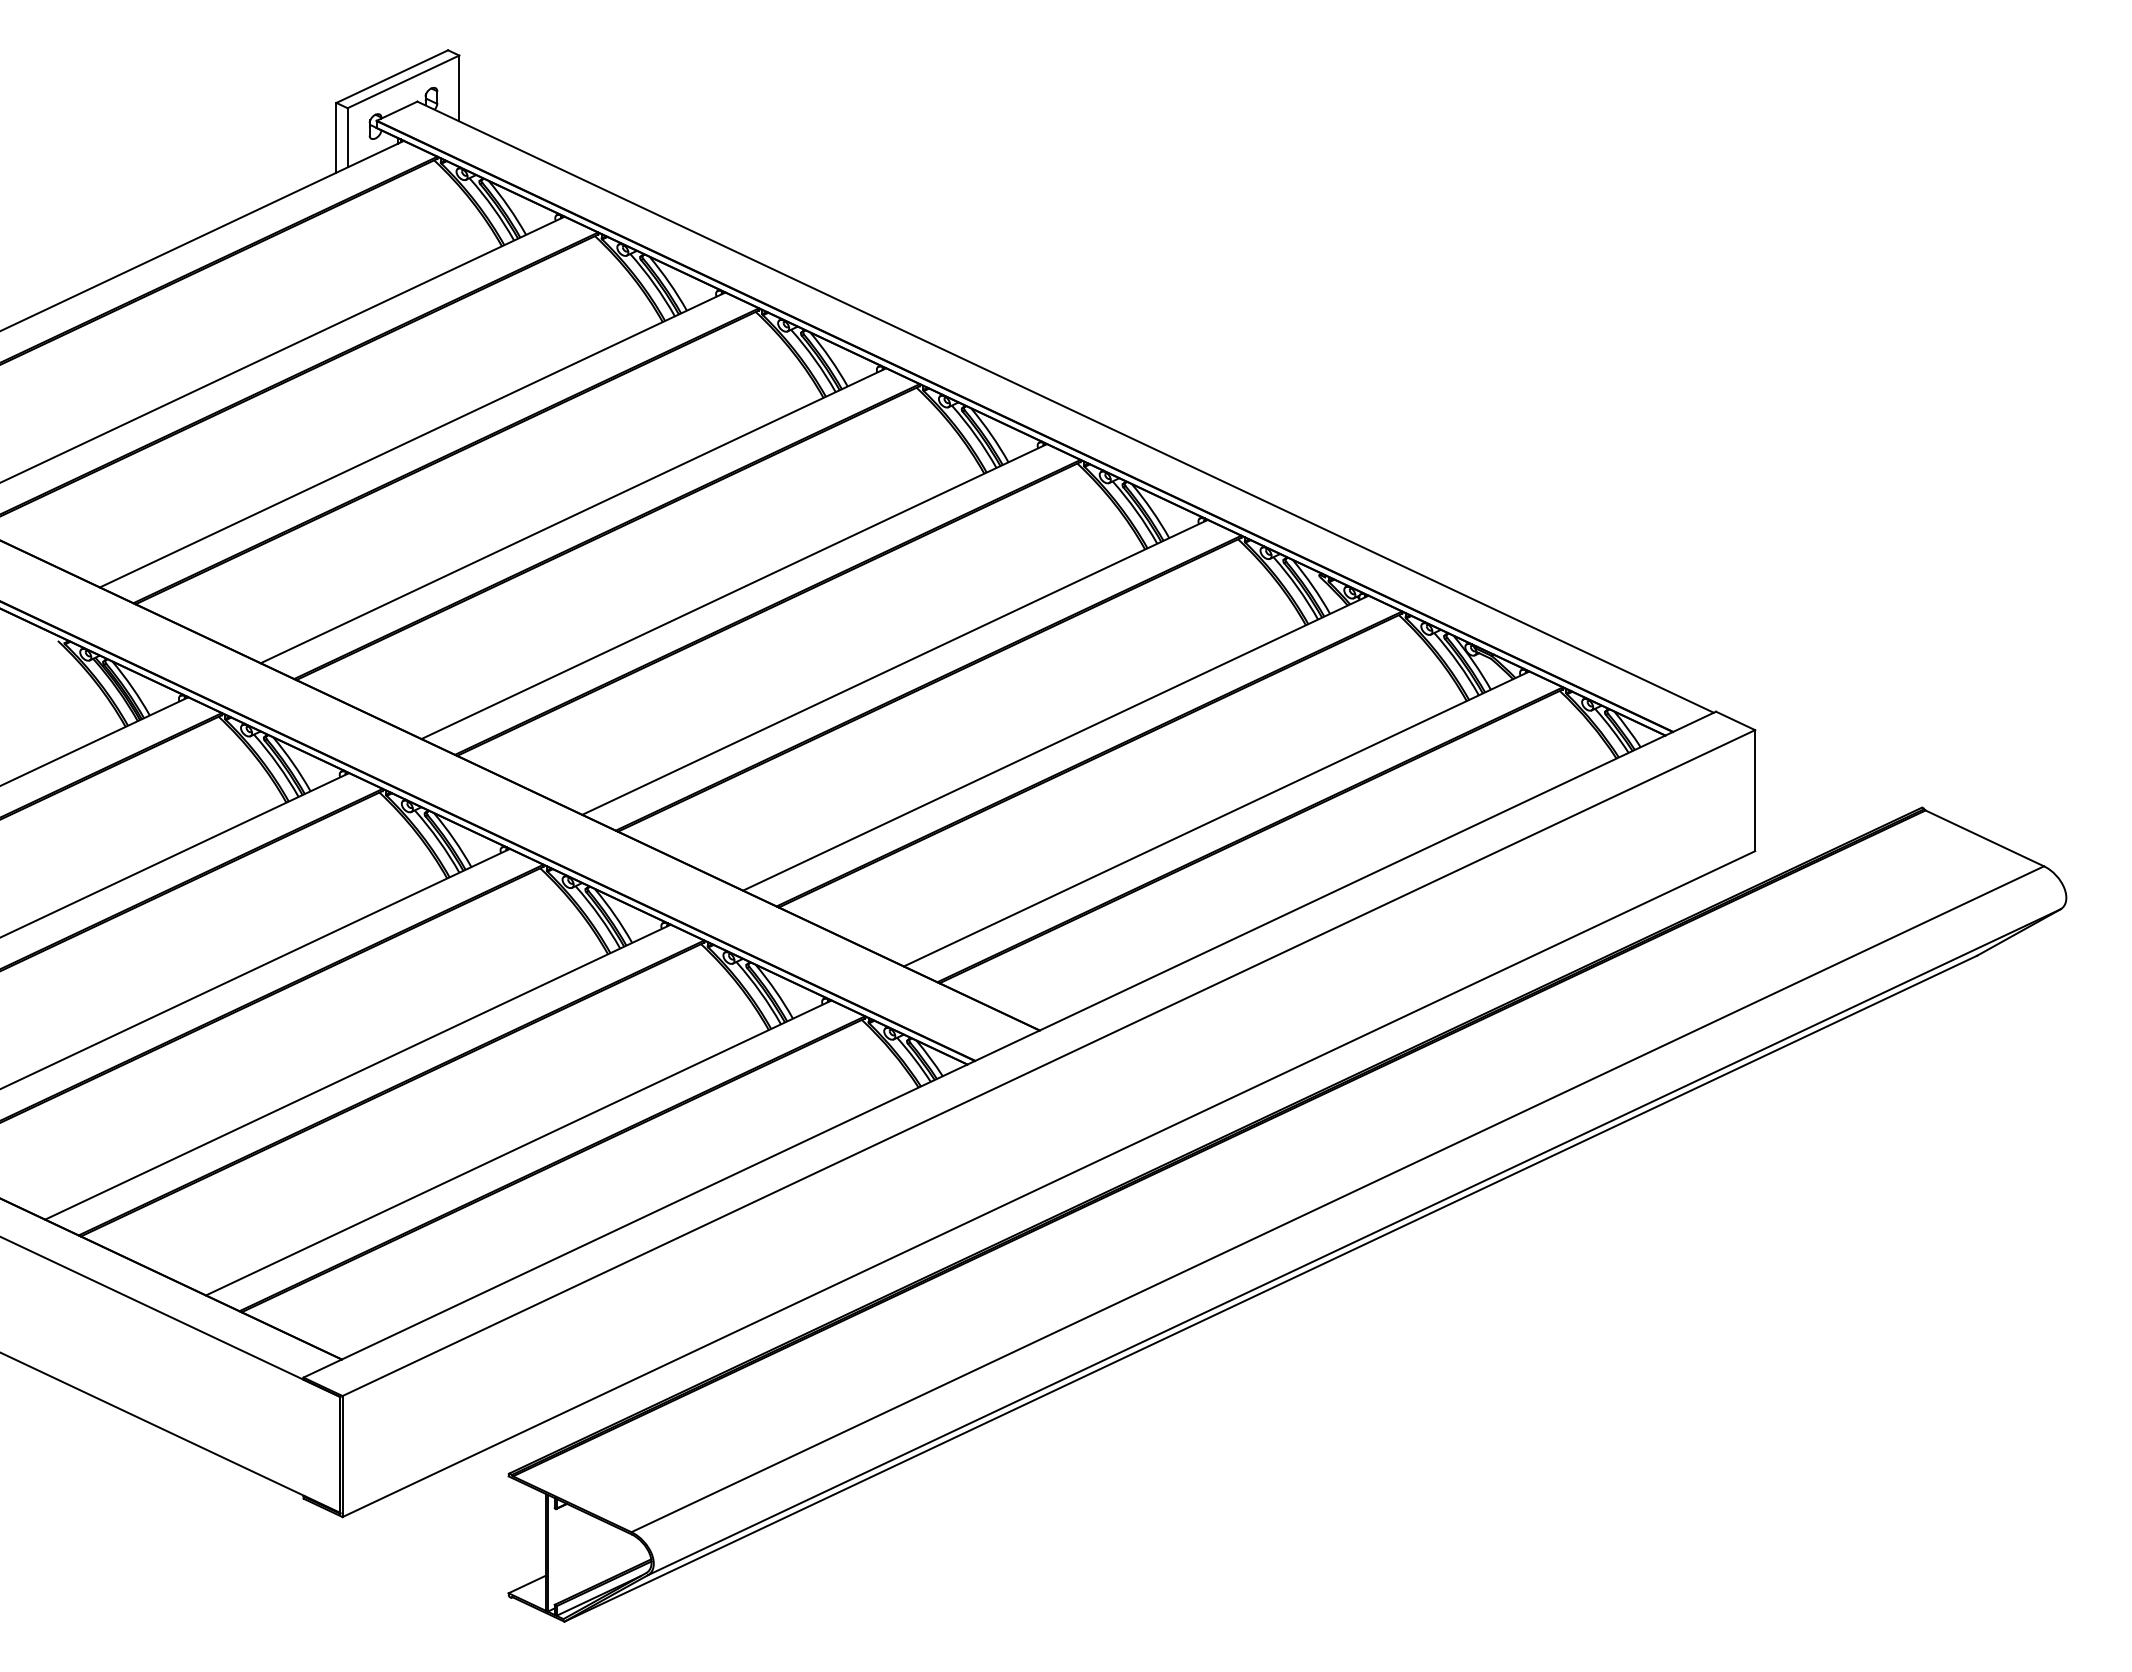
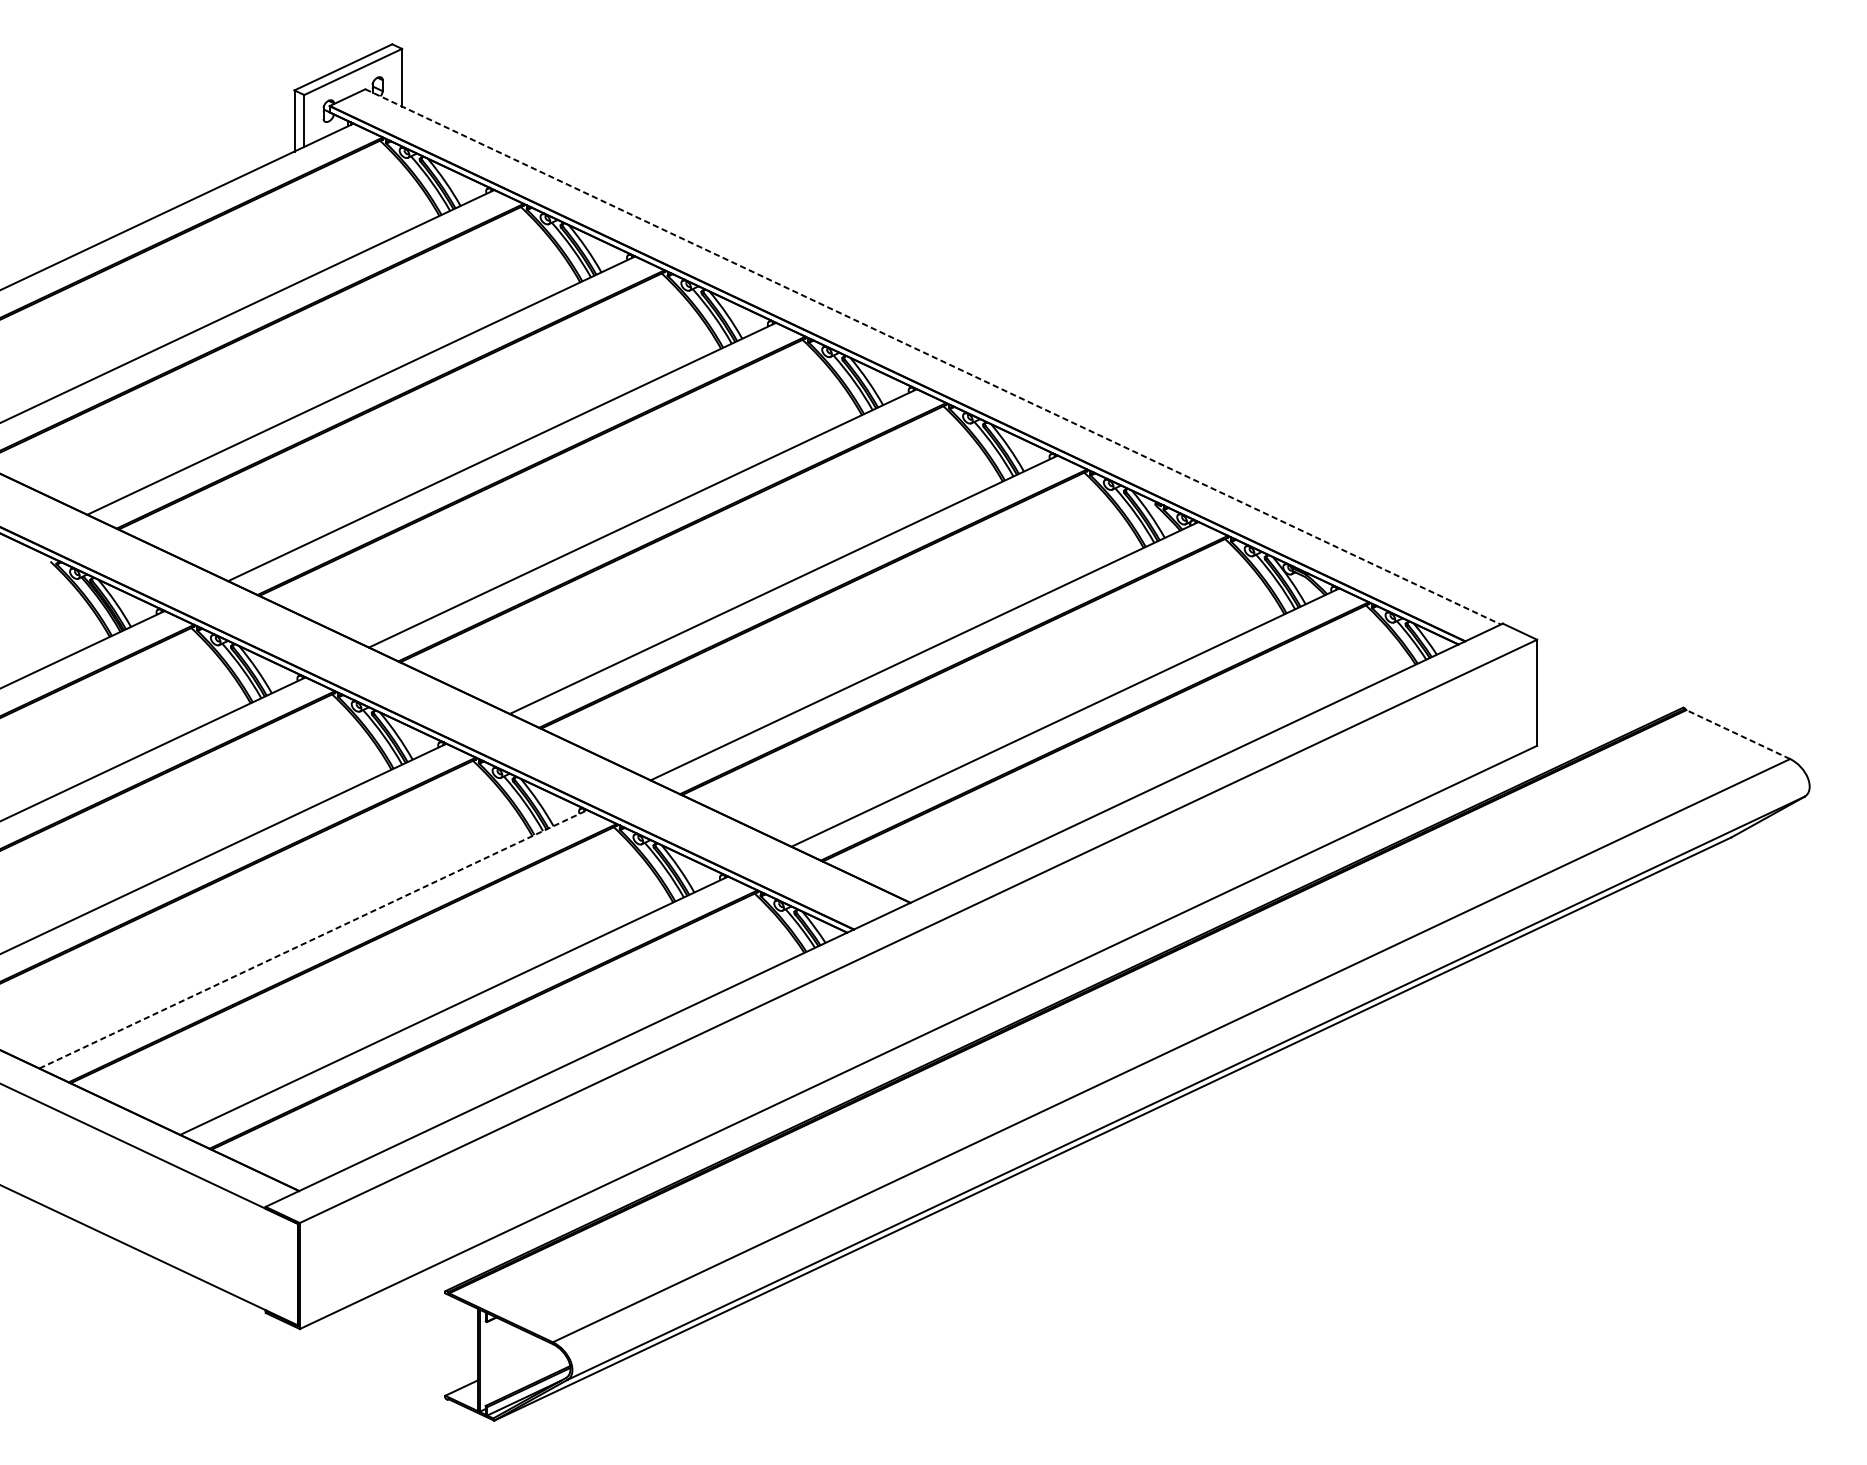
line: (1065, 407) -> (933, 357), solid -> dashed
line: (1984, 838) -> (1738, 734), solid -> dashed
line: (358, 1072) -> (313, 939), solid -> dashed

